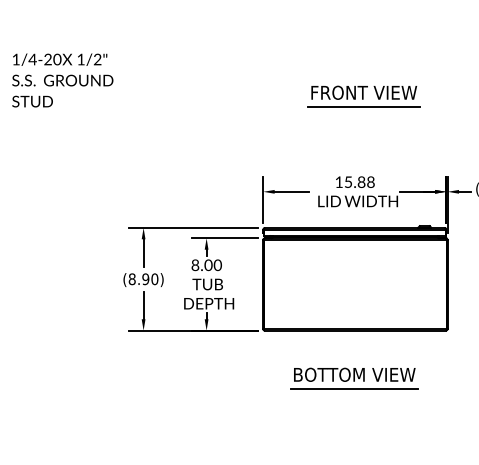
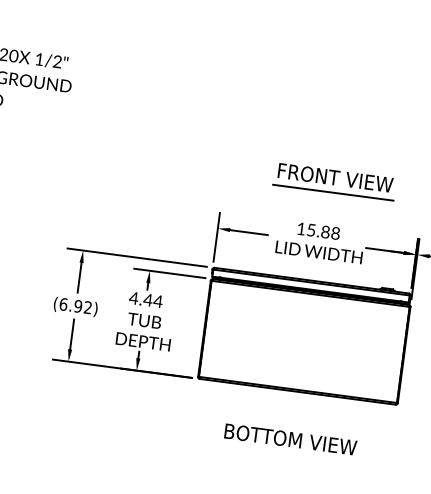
part: (363, 96) -> (334, 181), moved
text: (206, 265) -> (145, 300), 8.00 -> 4.44
text: (143, 279) -> (75, 306), (8.90) -> (6.92)
line: (354, 388) -> (288, 454), removed

